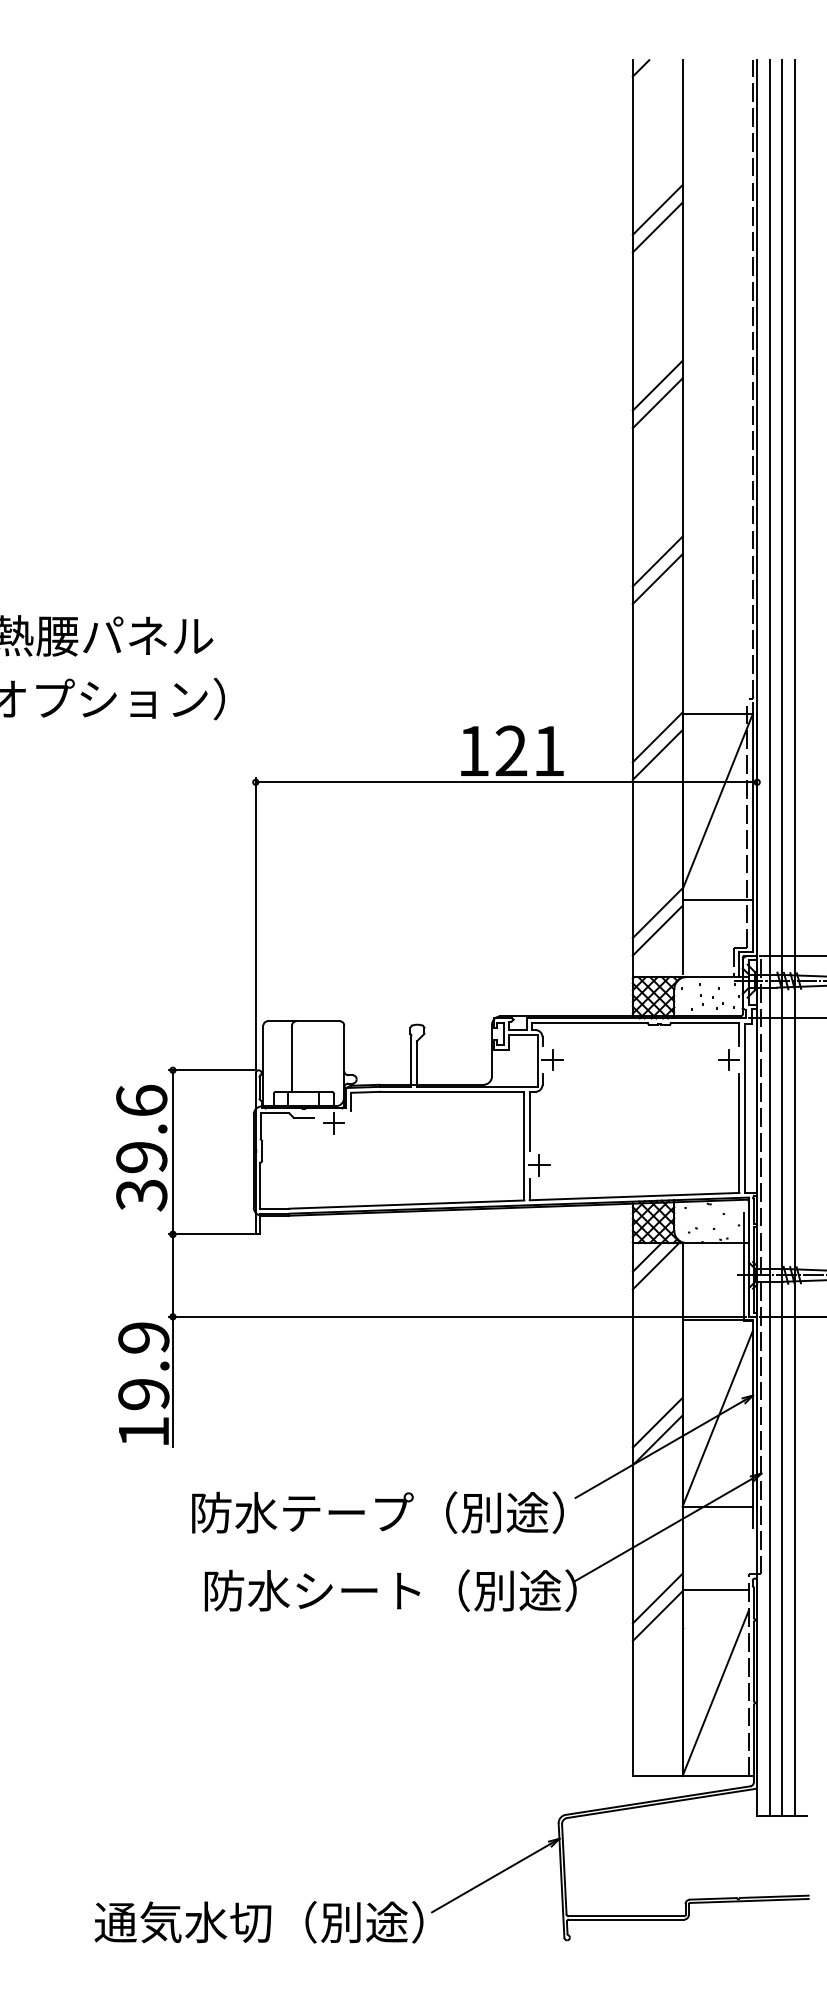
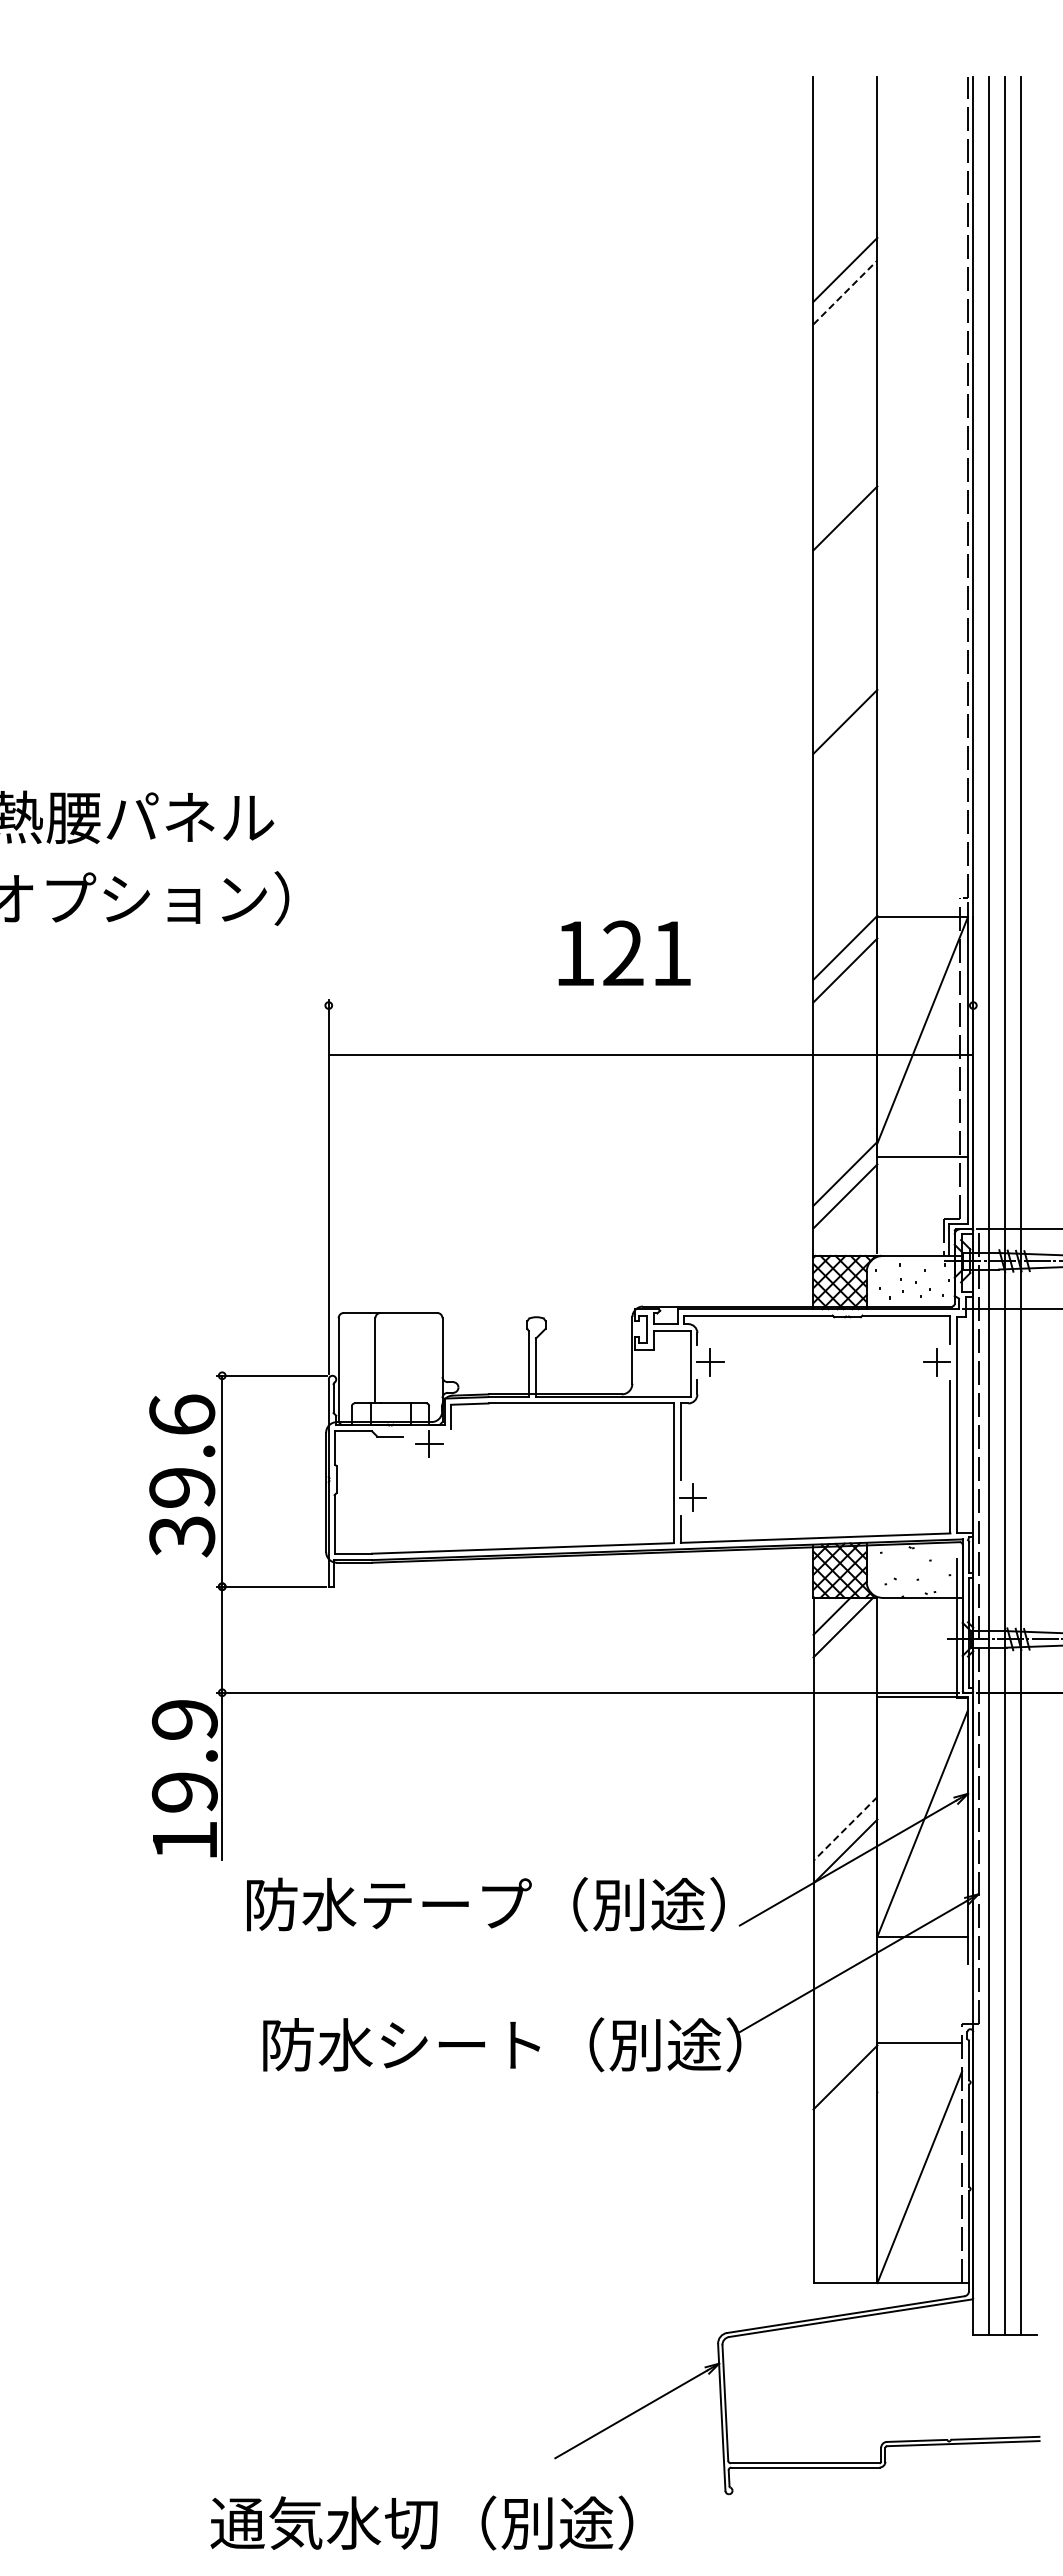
line: (640, 68) -> (823, 87), removed
line: (657, 227) -> (845, 292), solid -> dashed
line: (657, 385) -> (845, 495), removed
line: (657, 579) -> (845, 744), removed
text: (512, 750) -> (624, 952), moved
line: (506, 782) -> (650, 1054), moved
line: (657, 1423) -> (845, 1829), solid -> dashed
text: (377, 1512) -> (485, 1904), moved
line: (657, 1598) -> (845, 2054), removed
text: (258, 1921) -> (421, 2522), moved

